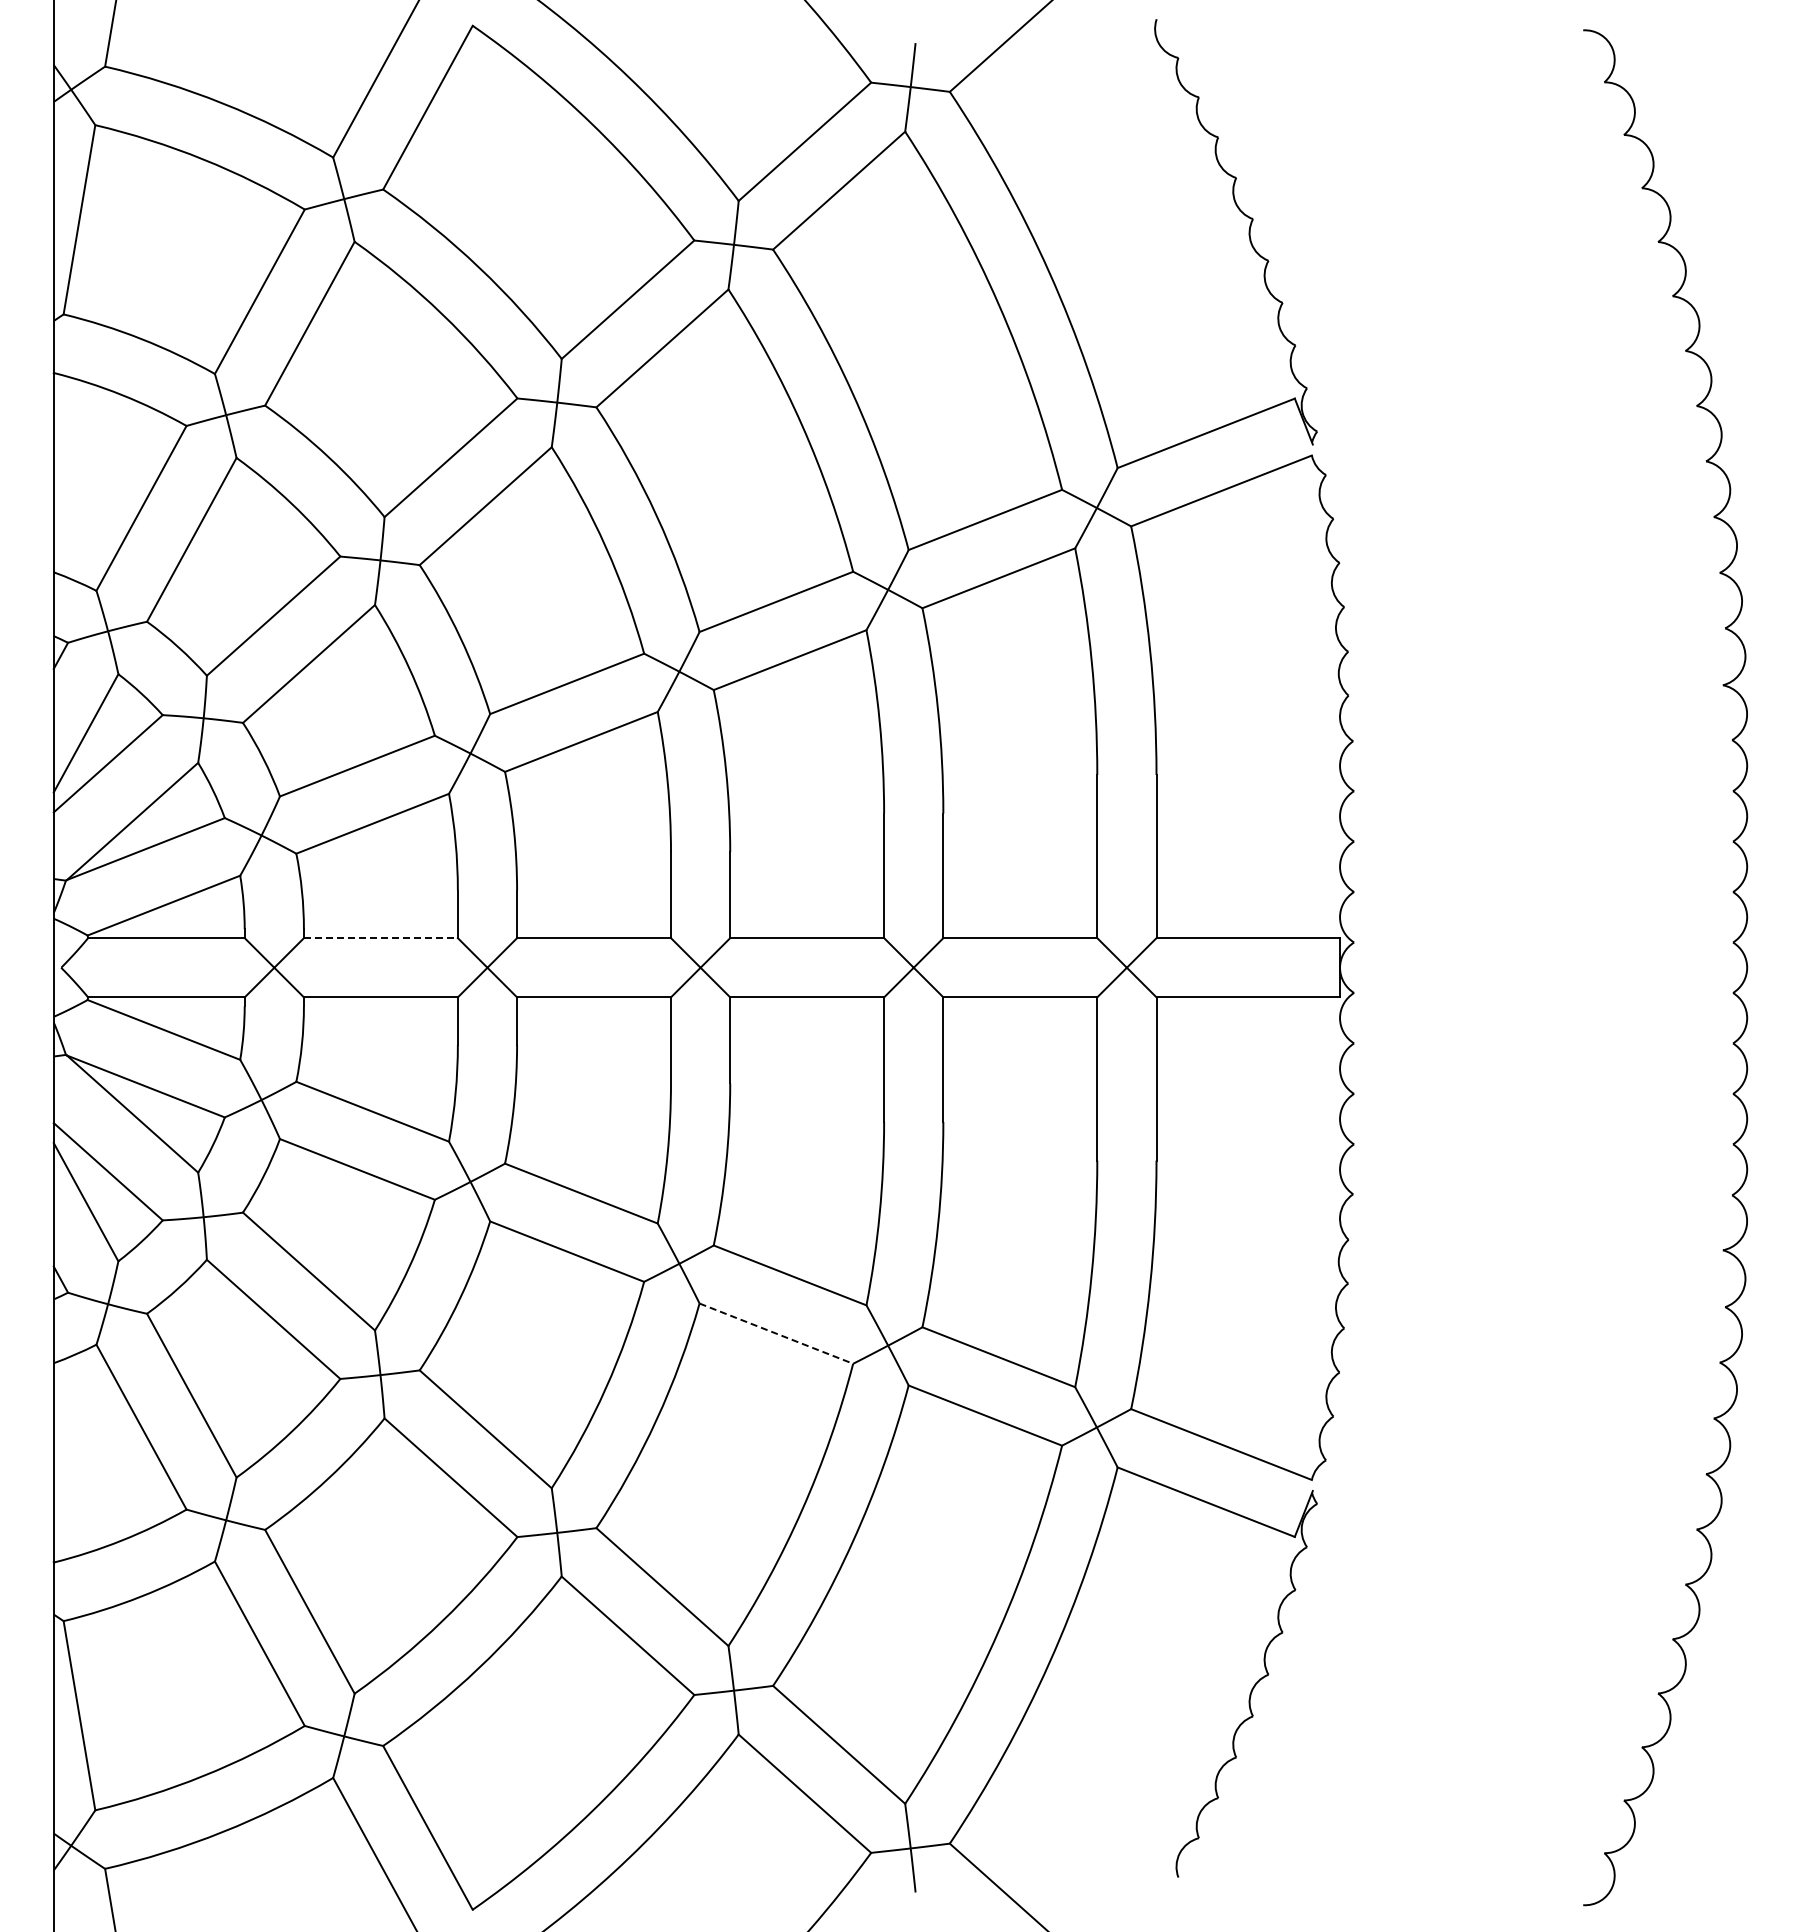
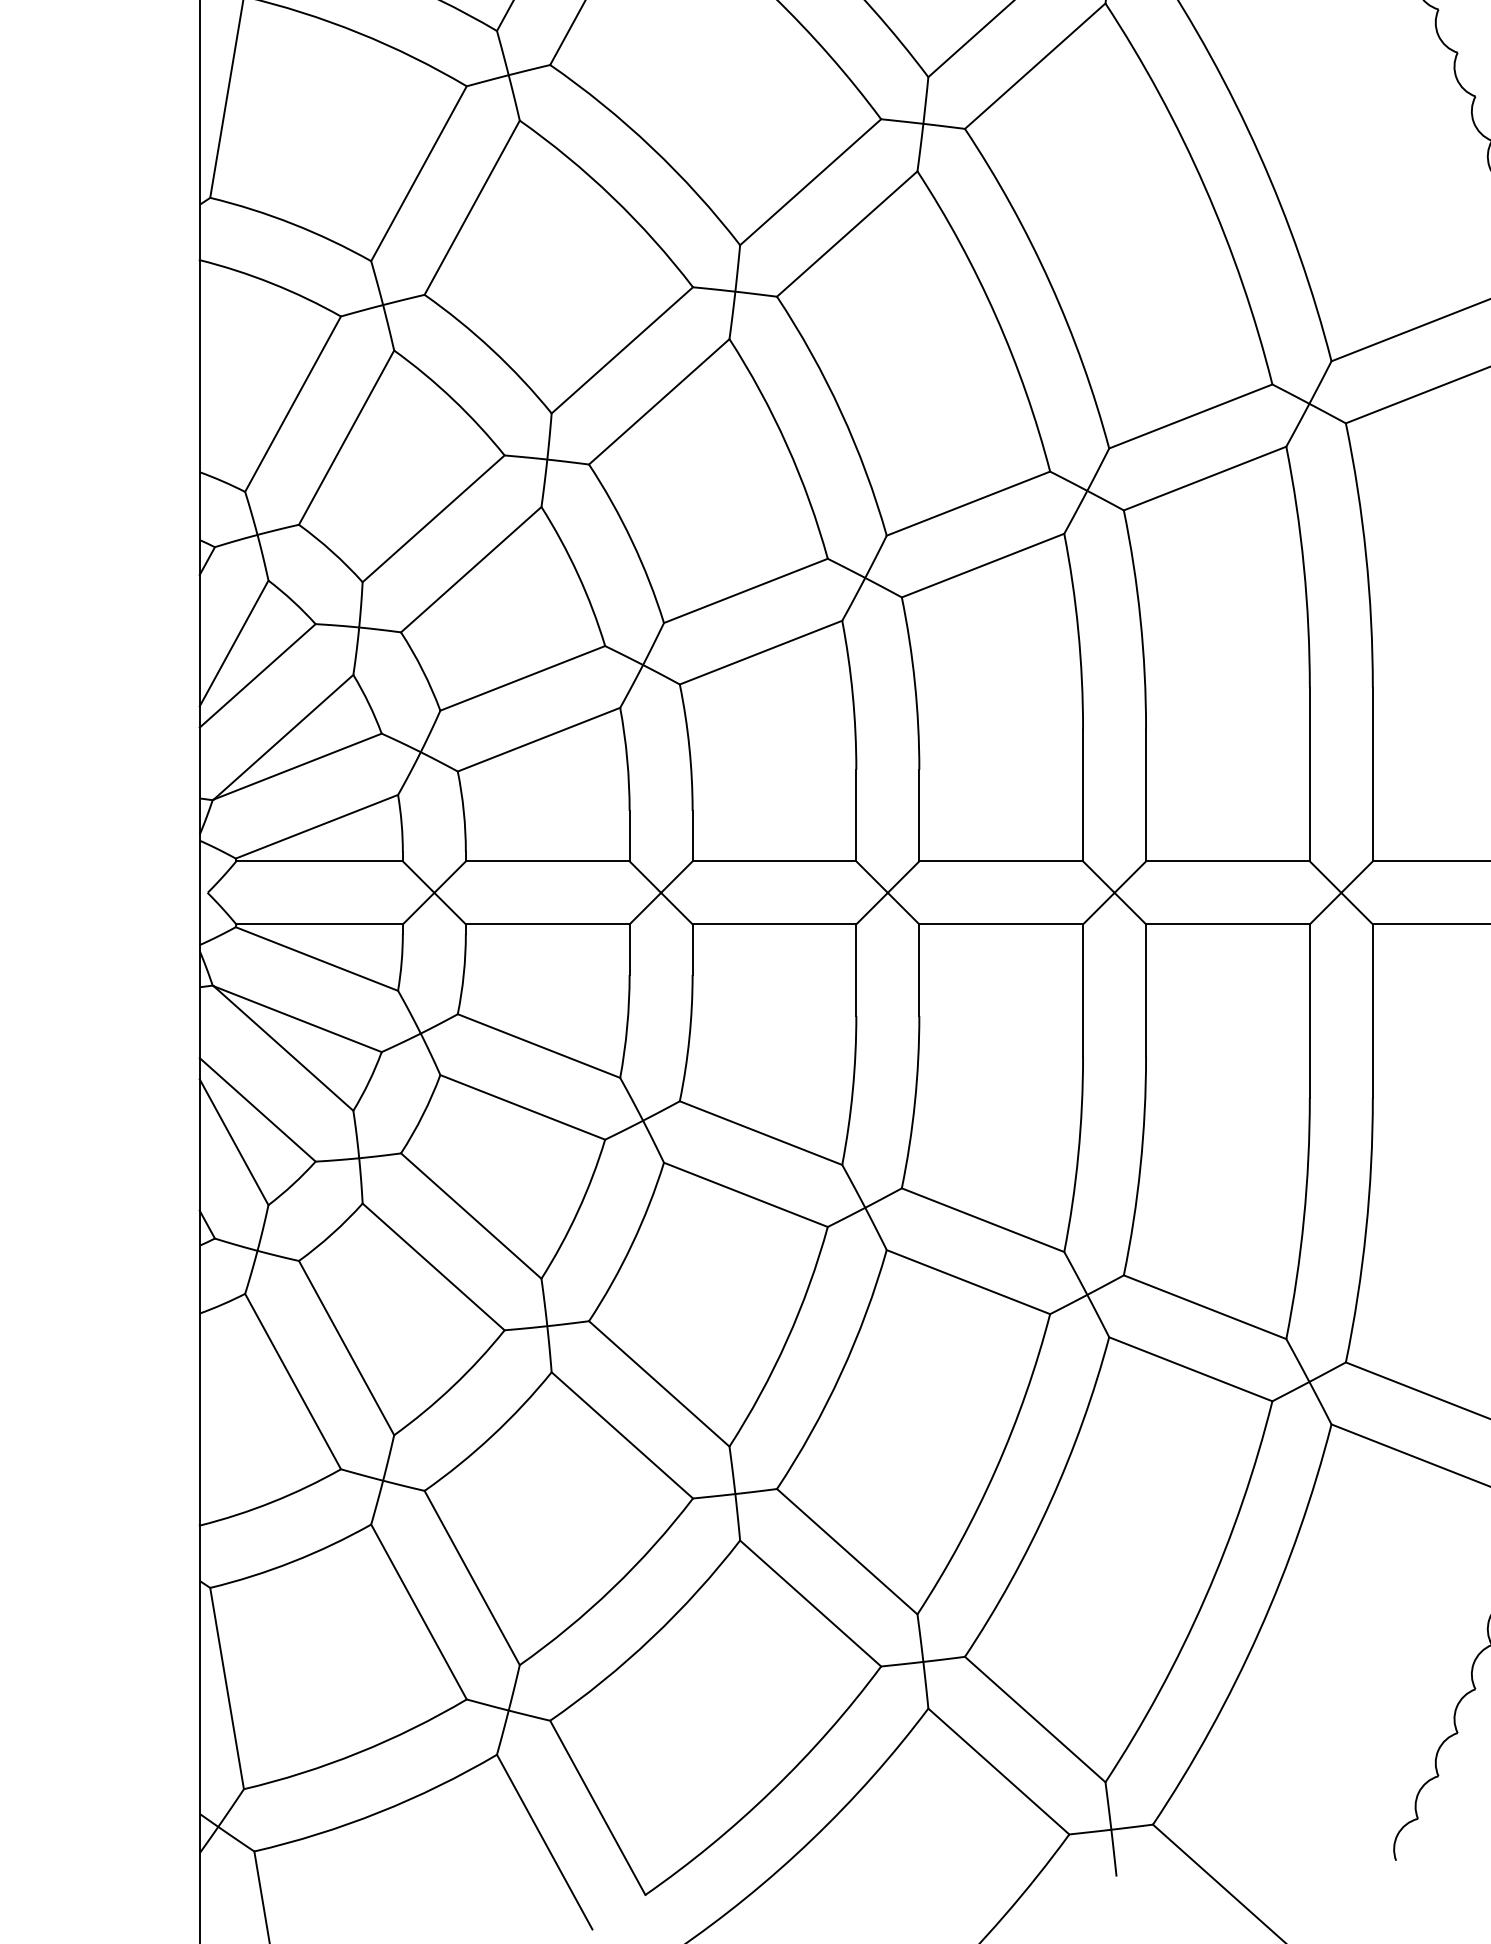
line: (380, 938) -> (547, 861), dashed -> solid
line: (776, 1333) -> (968, 1281), dashed -> solid

